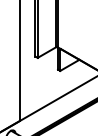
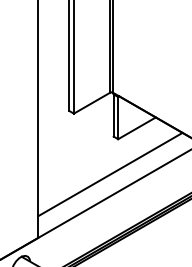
line: (56, 88) -> (110, 173), added

